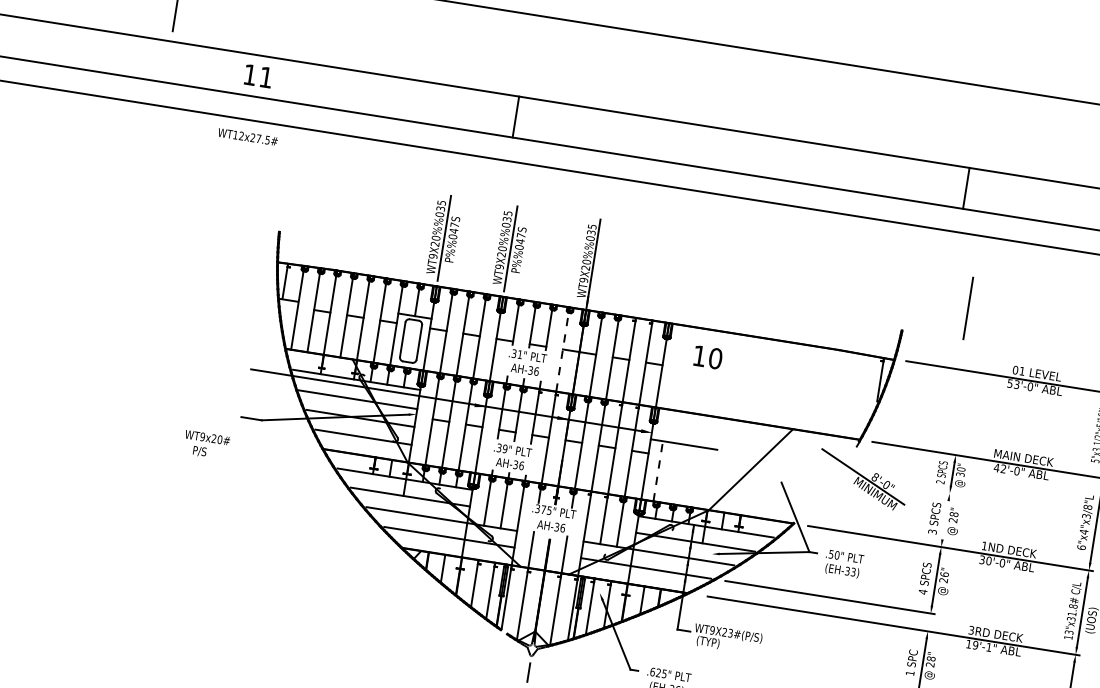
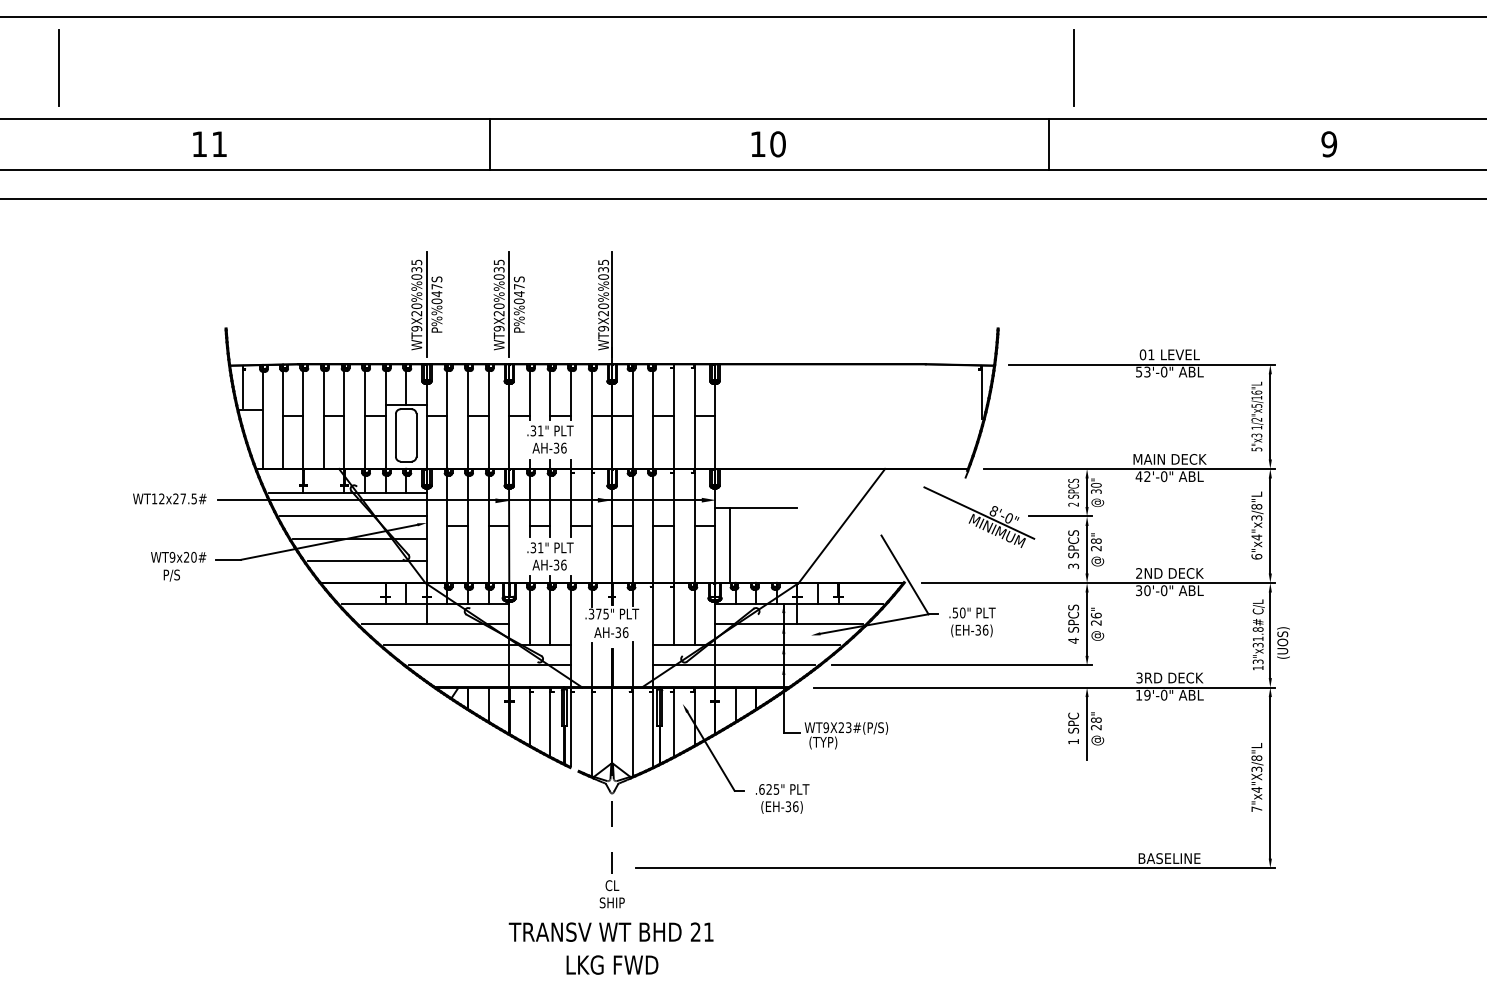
text: (258, 75) -> (209, 143), moved
text: (247, 136) -> (169, 498), moved
line: (967, 307) -> (1073, 67), moved
line: (562, 351) -> (591, 418), dashed -> solid
text: (707, 357) -> (768, 144), moved
text: (206, 445) -> (178, 566), moved
text: (505, 448) -> (540, 547), .39" -> .31"
line: (658, 471) -> (730, 545), dashed -> solid
line: (927, 489) -> (1059, 516), added
line: (945, 520) -> (1087, 549), added
text: (983, 545) -> (1138, 573), 1ND -> 2ND
text: (853, 571) -> (985, 629), (EH-33) -> (EH-36)
text: (989, 646) -> (1164, 694), 19'-1" -> 19'-0"

